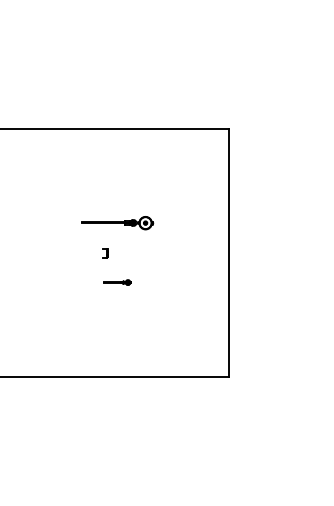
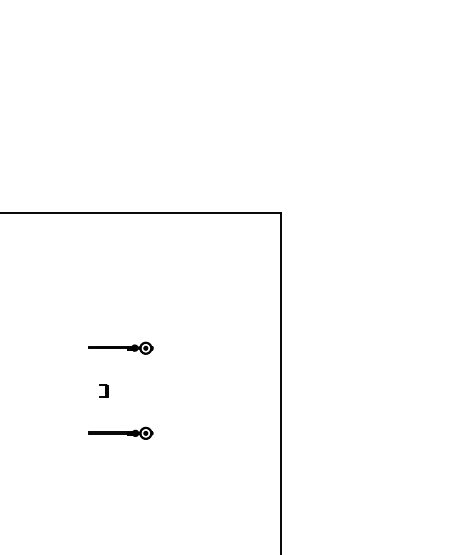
part: (117, 223) -> (120, 348), size x0.62
part: (117, 282) -> (120, 433), size x1.67

